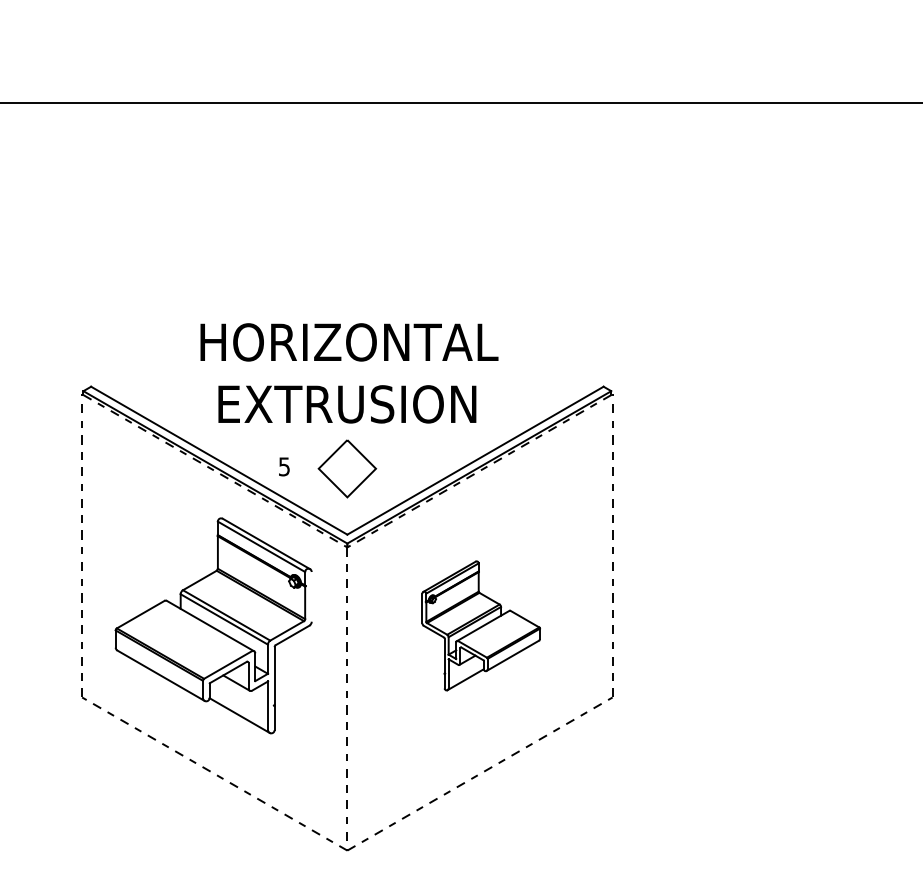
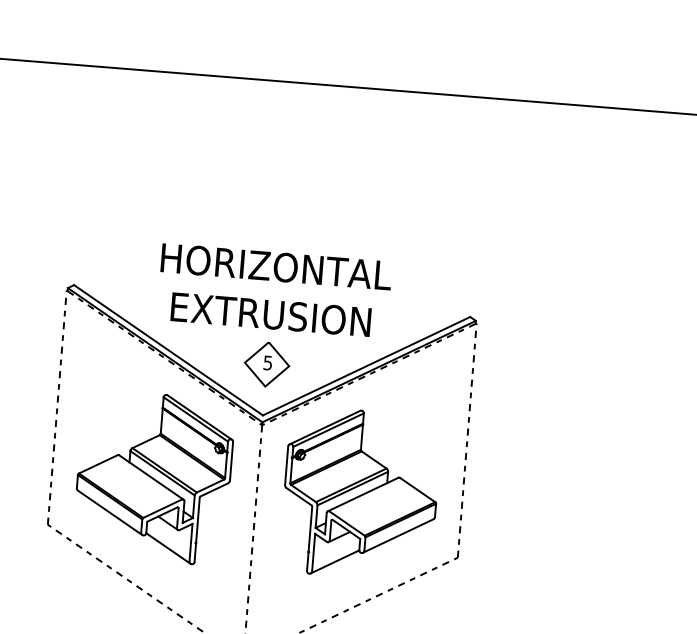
text: (284, 466) -> (268, 362), moved
line: (311, 596) -> (231, 460), added
part: (481, 625) -> (360, 493), size x1.67

